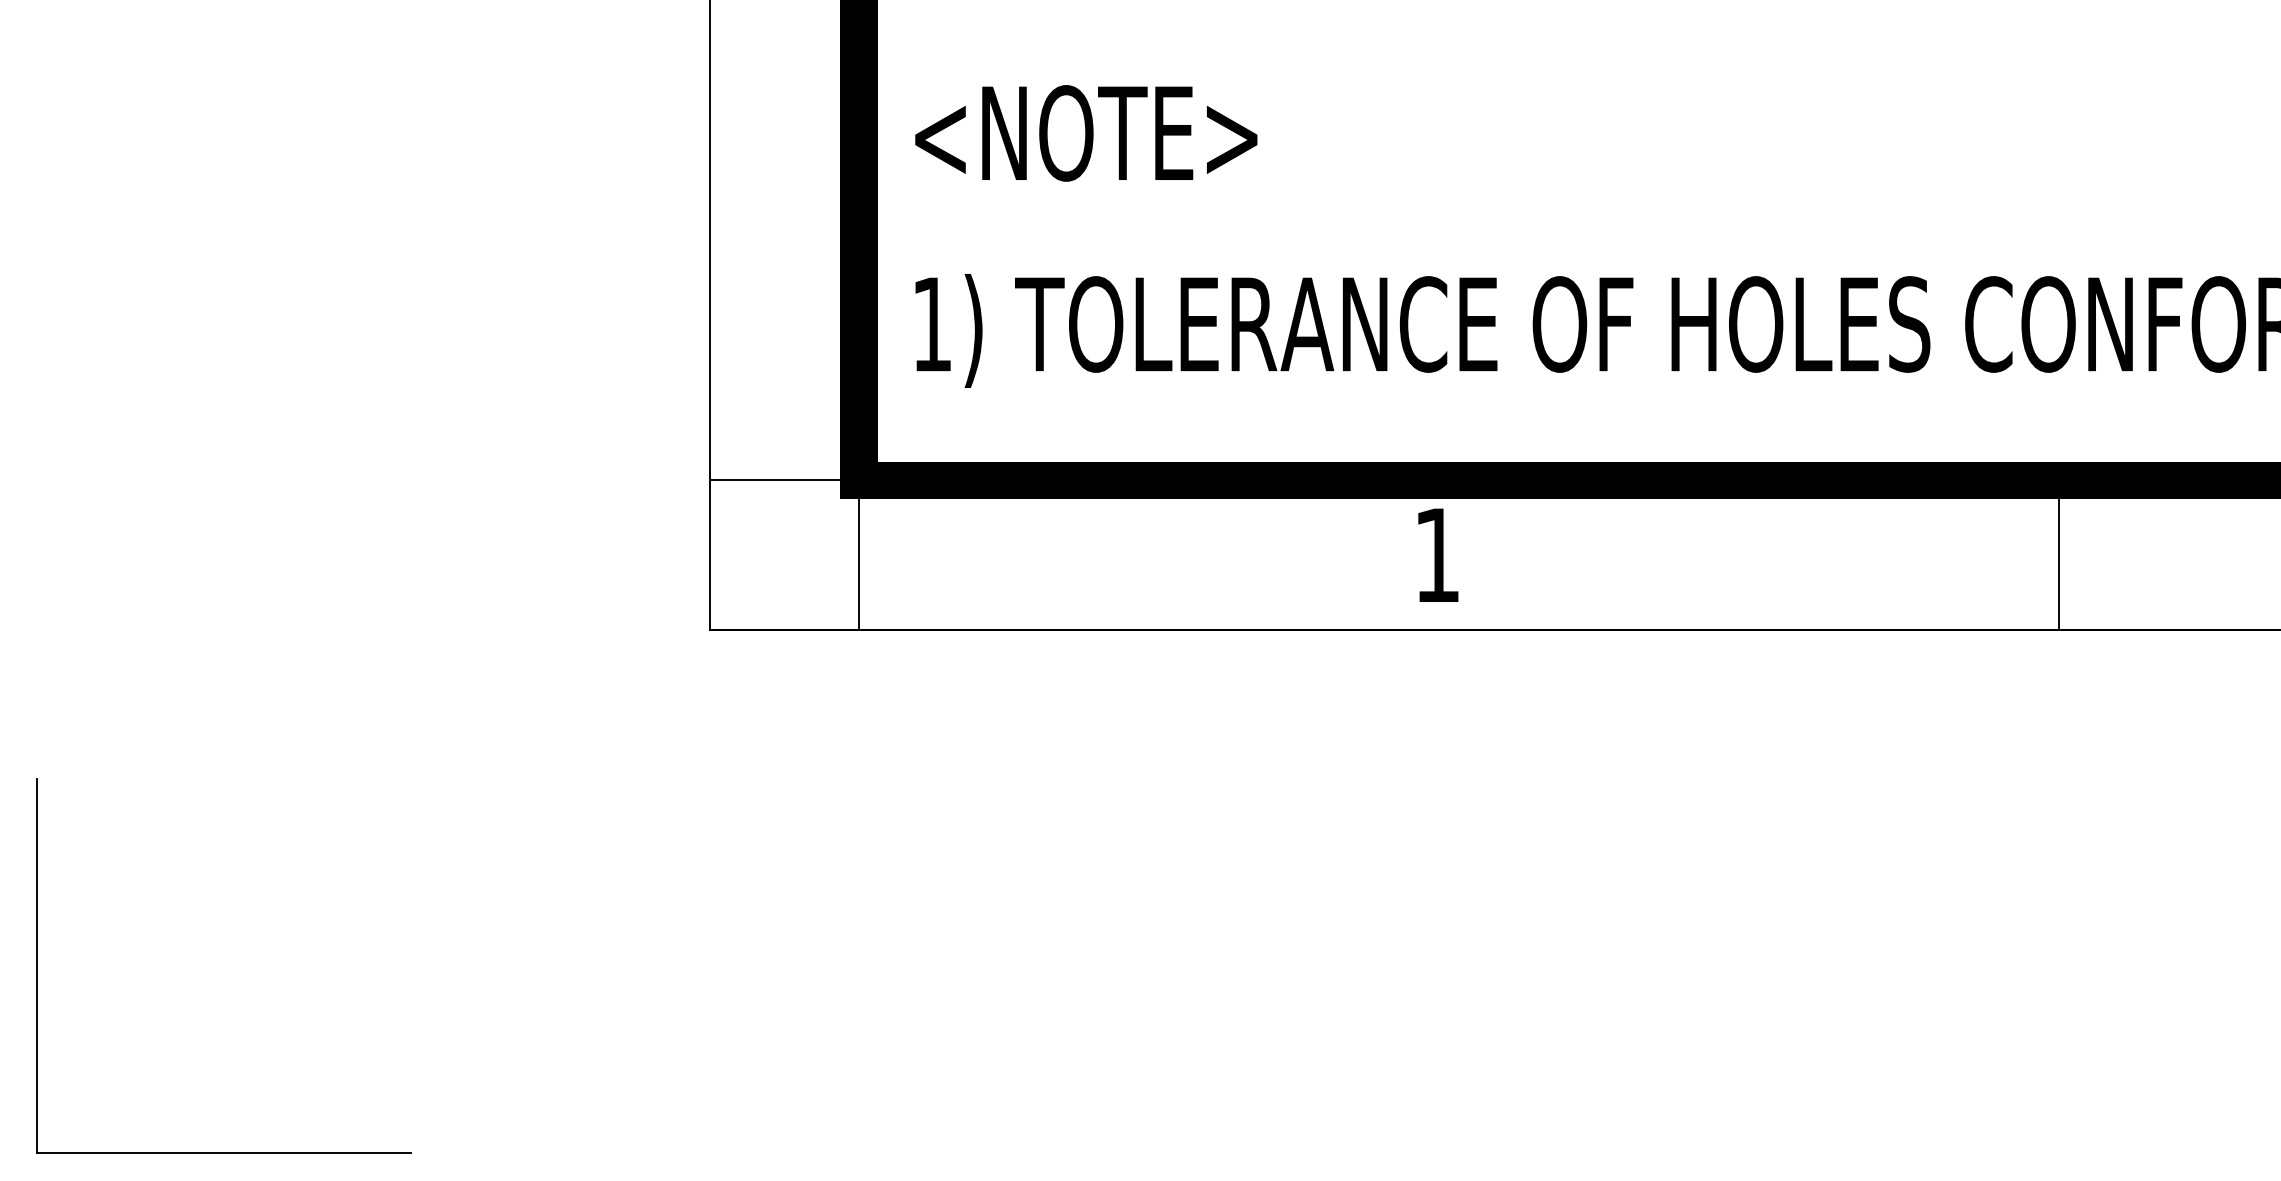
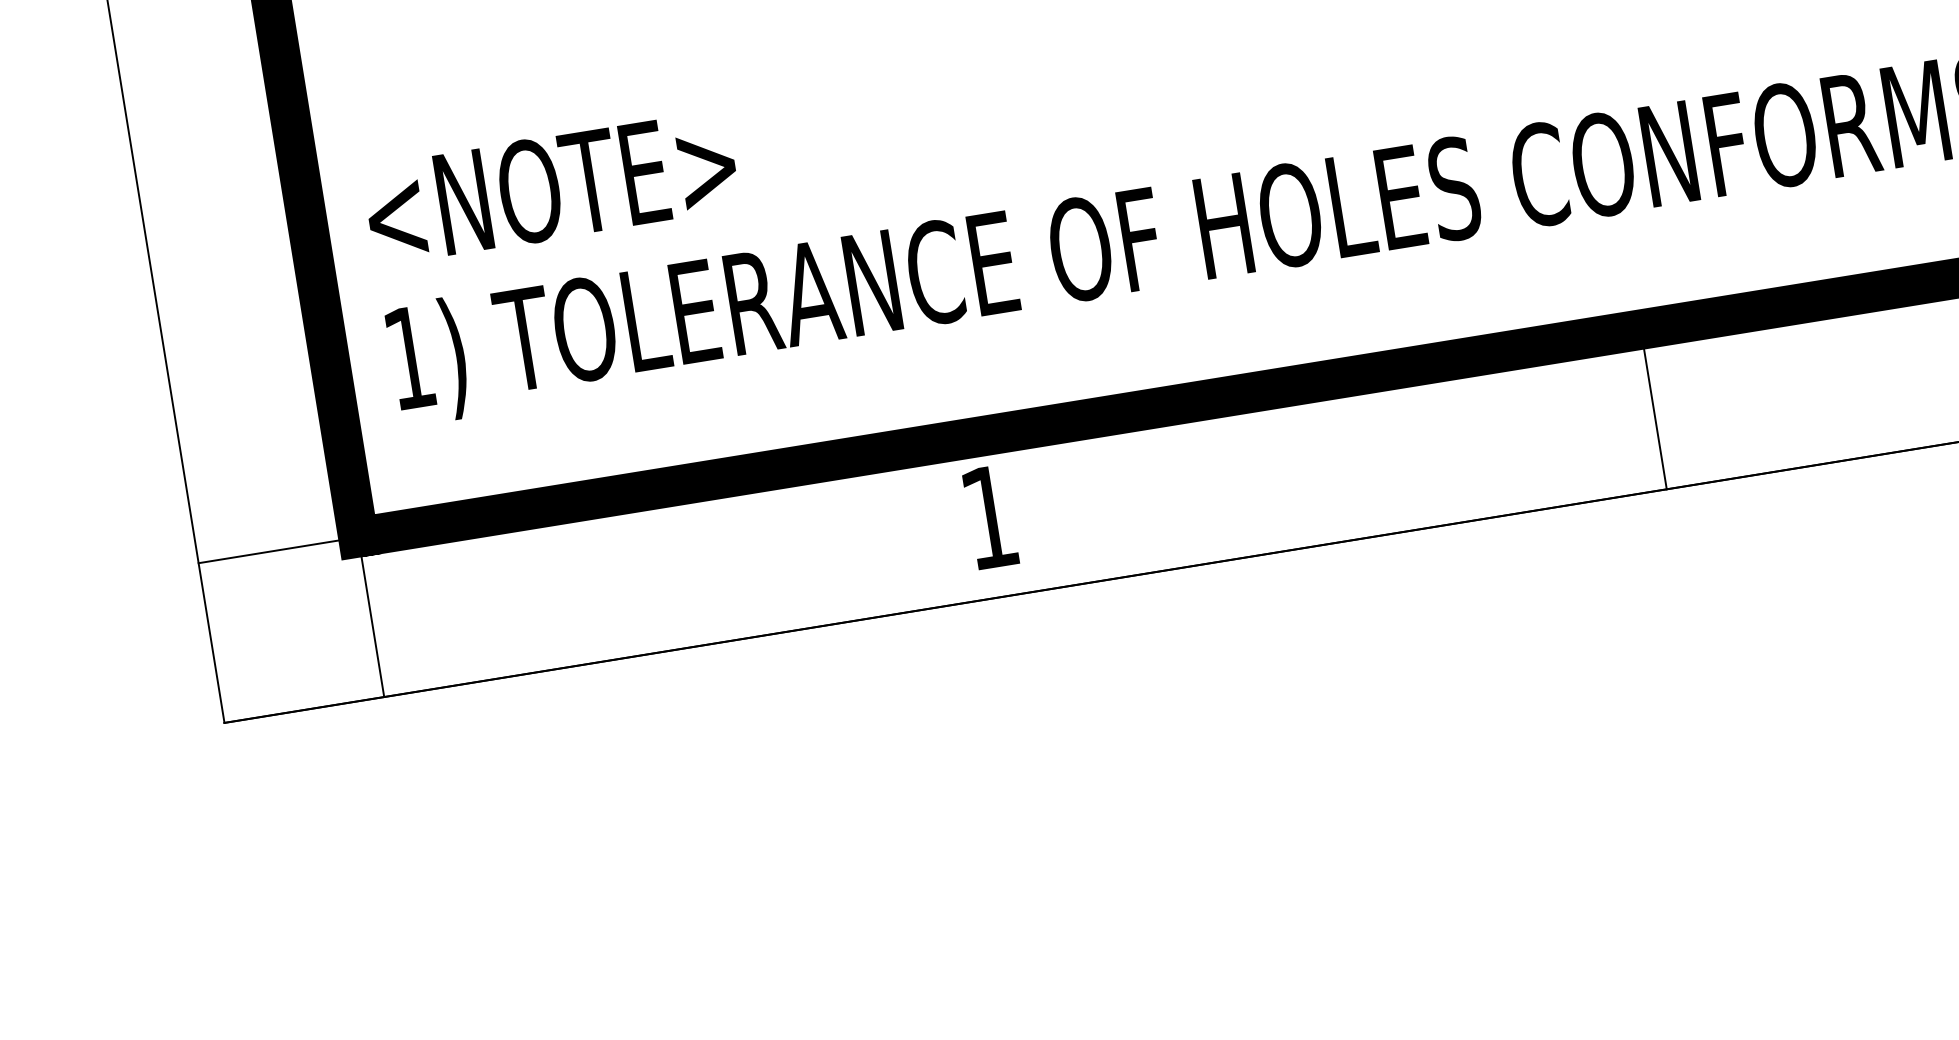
text: (1086, 133) -> (551, 188), moved

